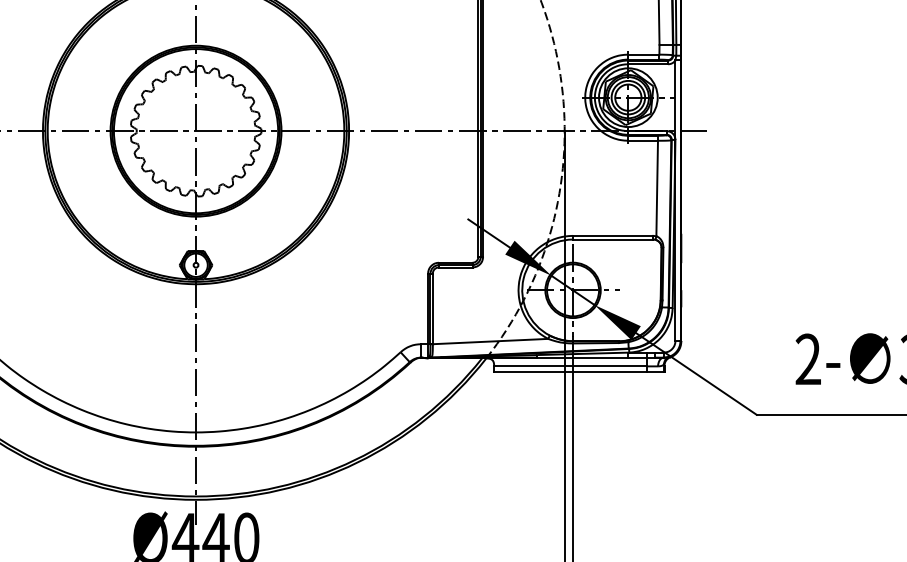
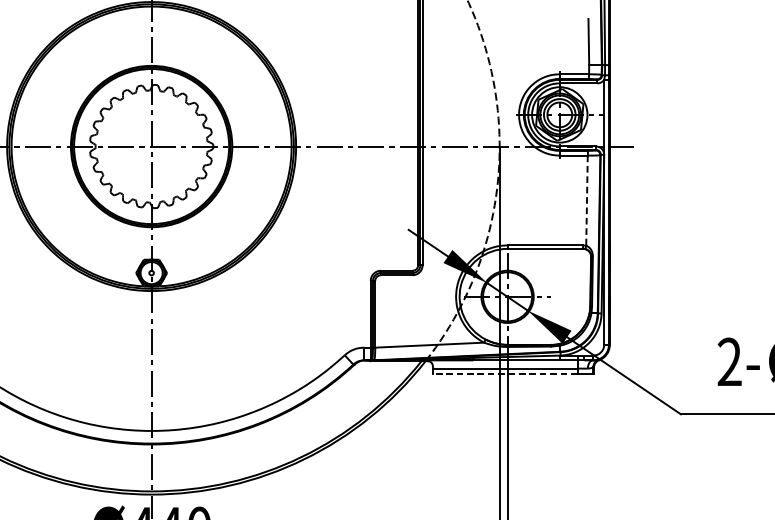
line: (657, 188) -> (587, 200), solid -> dashed
line: (570, 372) -> (505, 374), solid -> dashed

